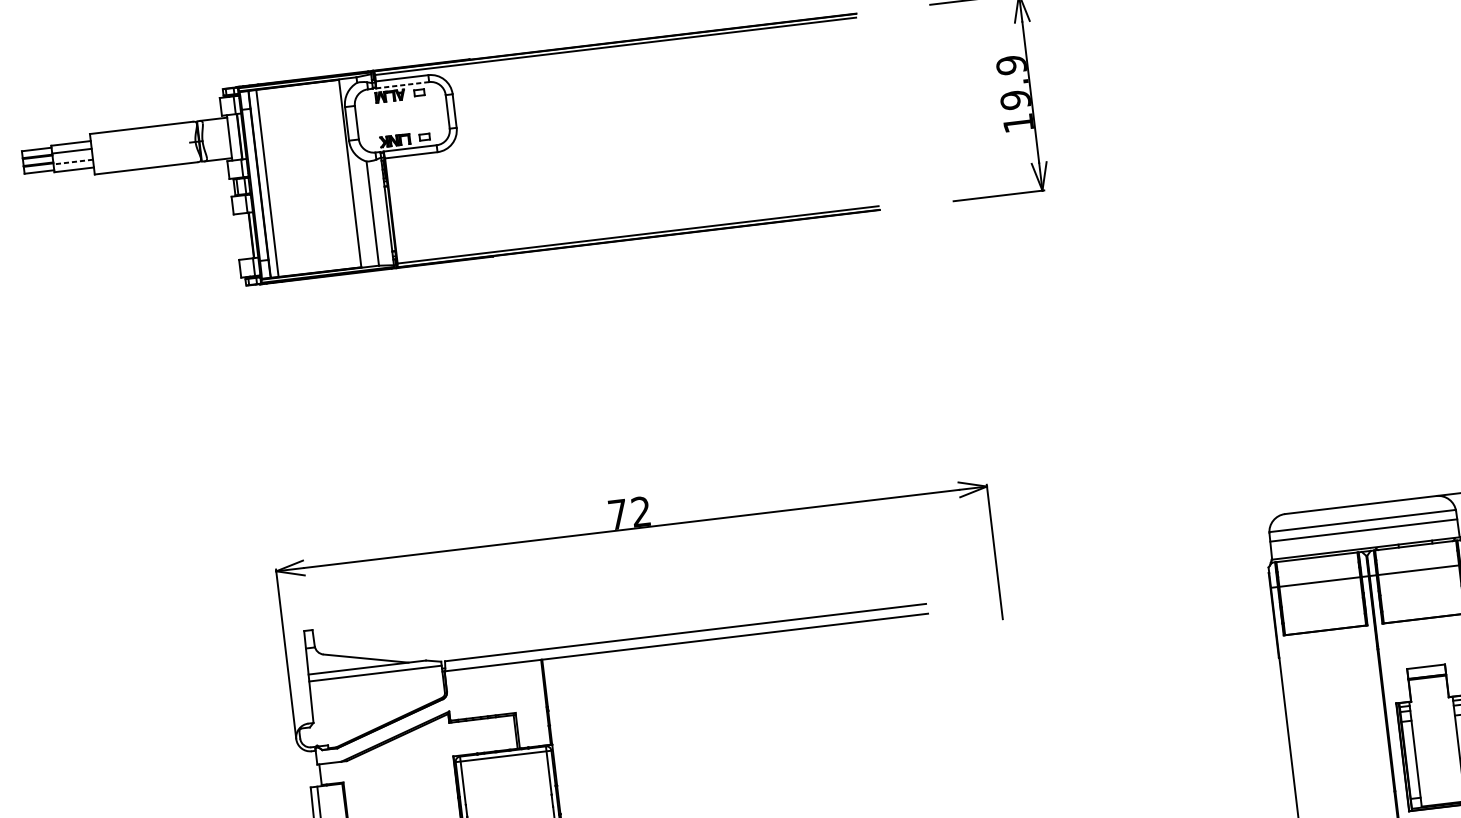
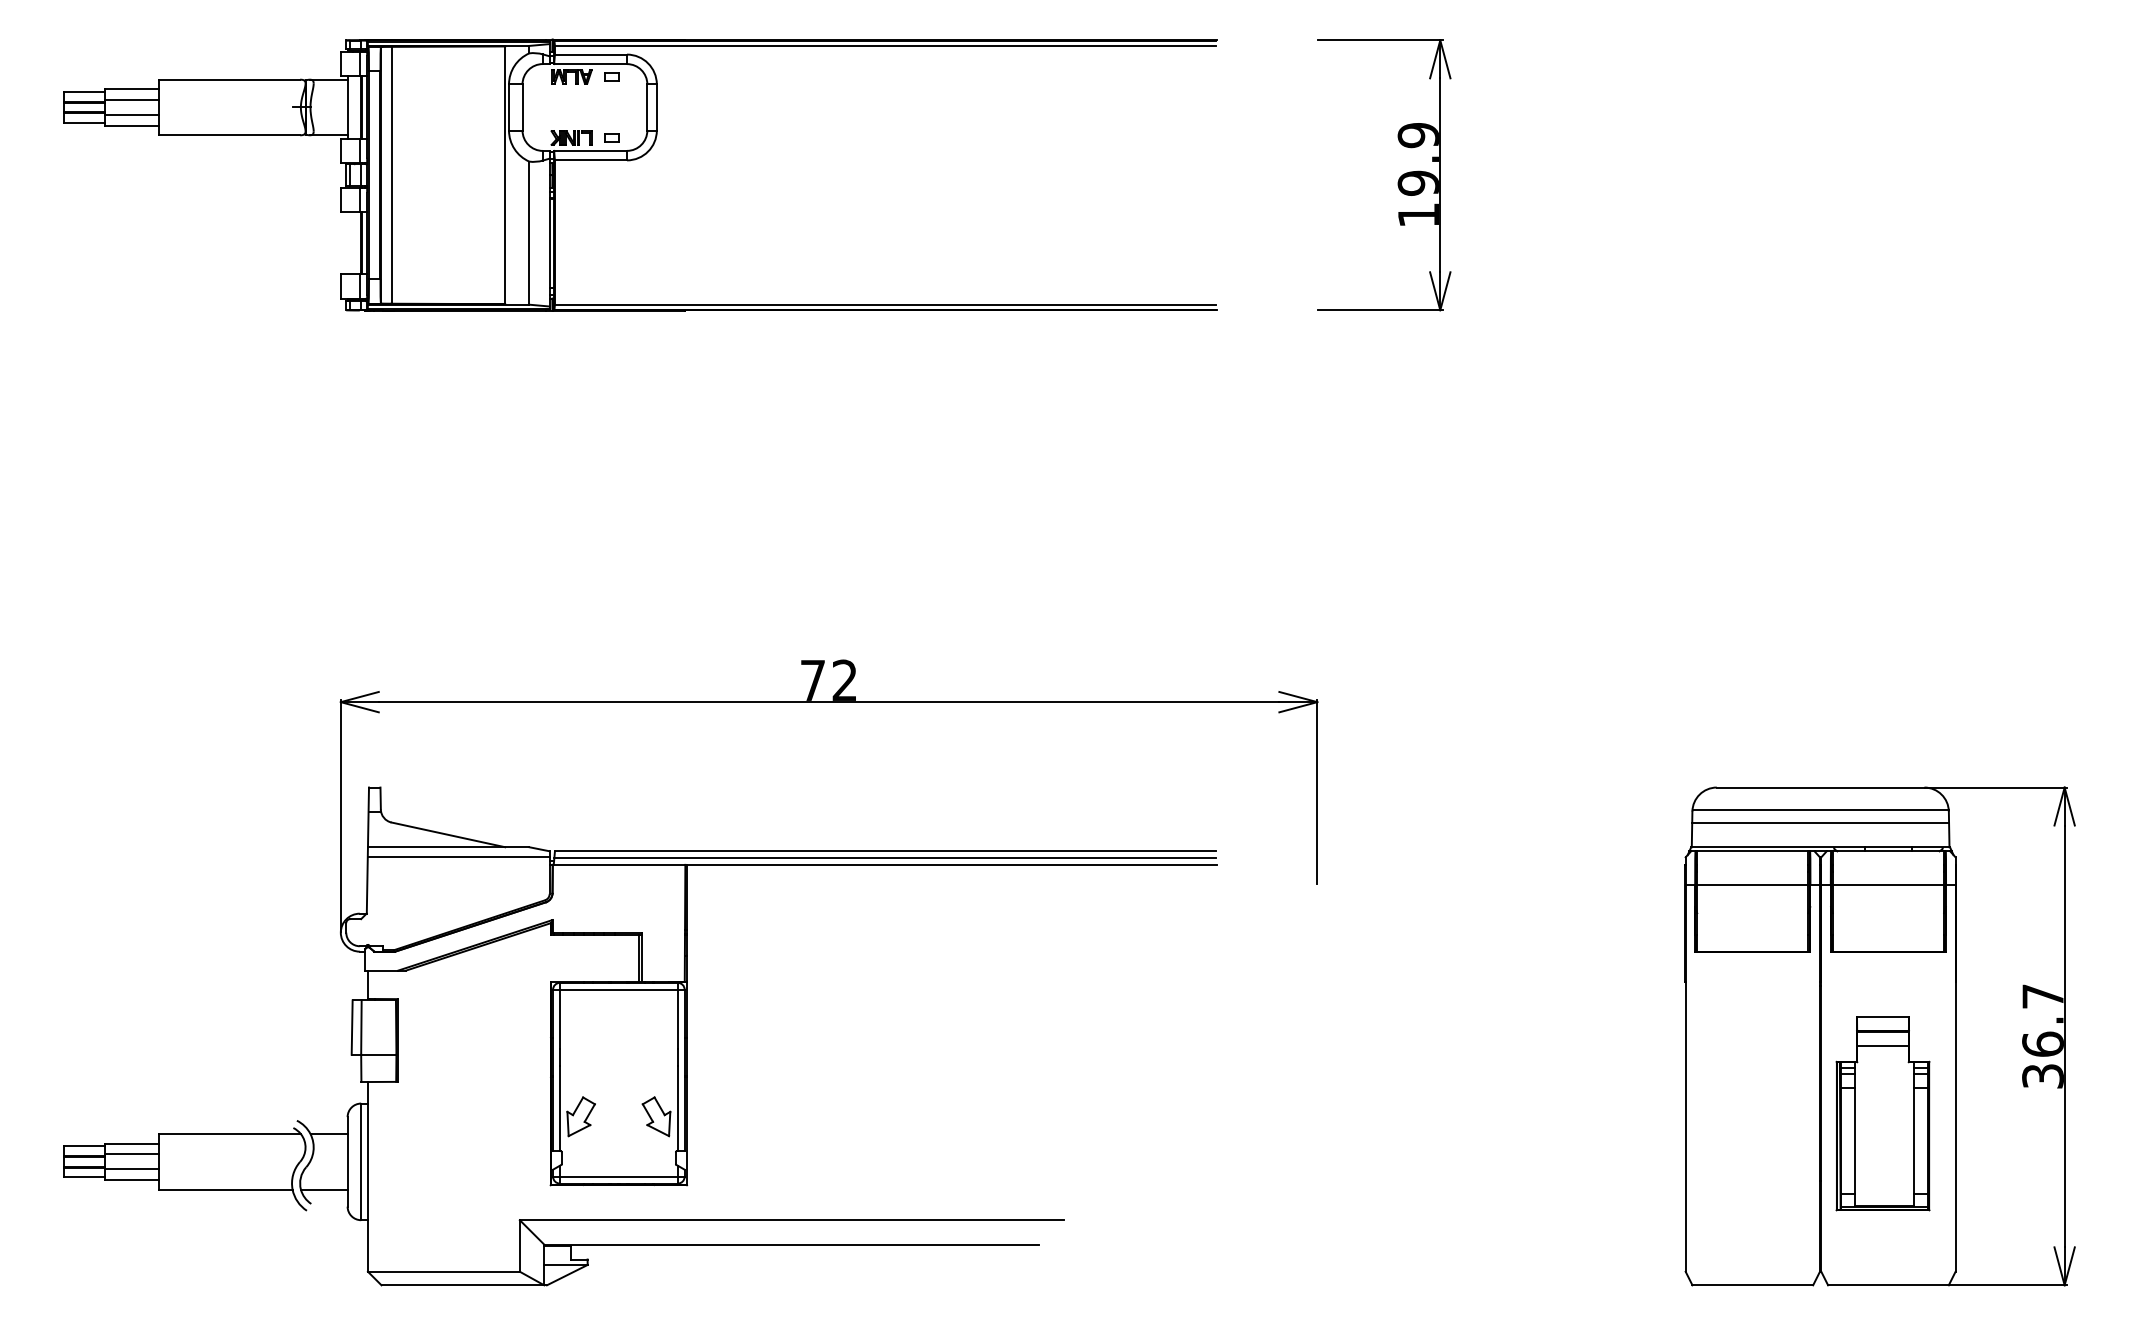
line: (403, 85) -> (591, 64), dashed -> solid
line: (72, 161) -> (131, 114), dashed -> solid
line: (686, 637) -> (885, 857), added
line: (1428, 687) -> (1882, 1045), added

